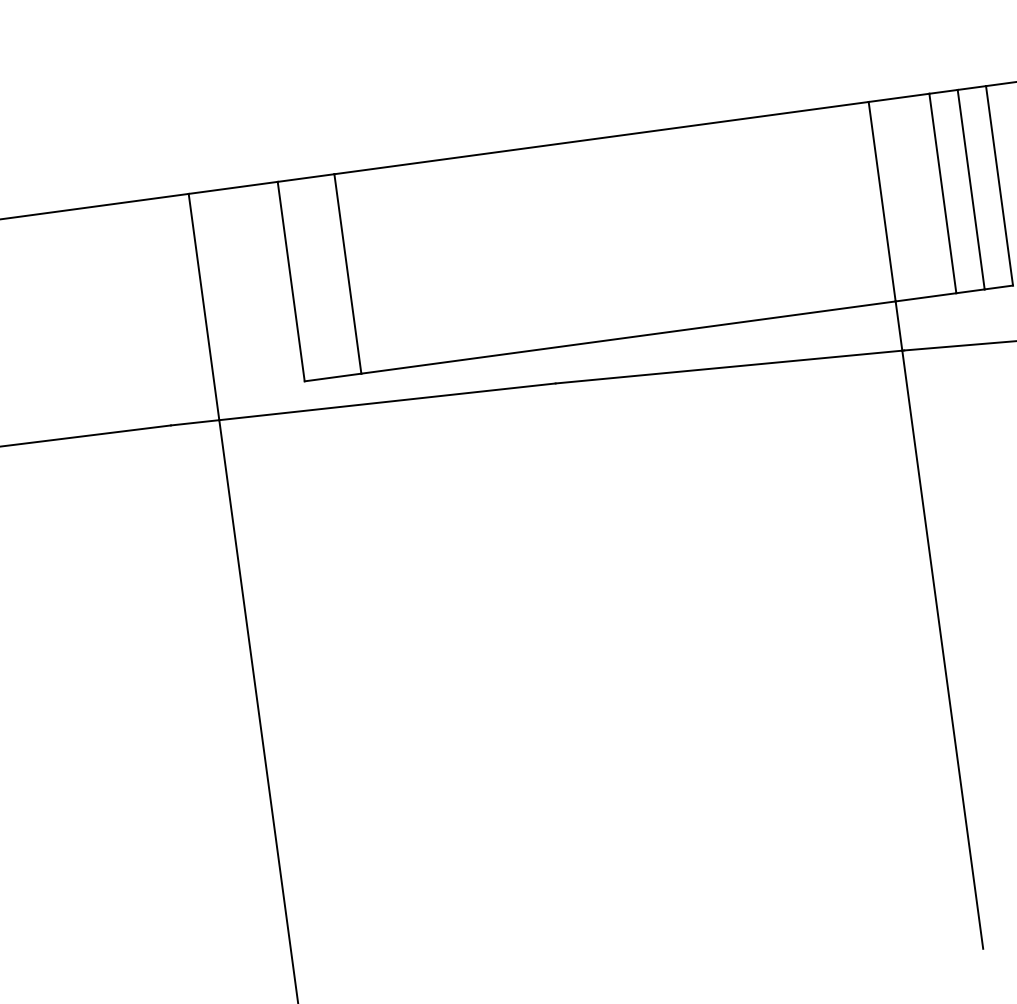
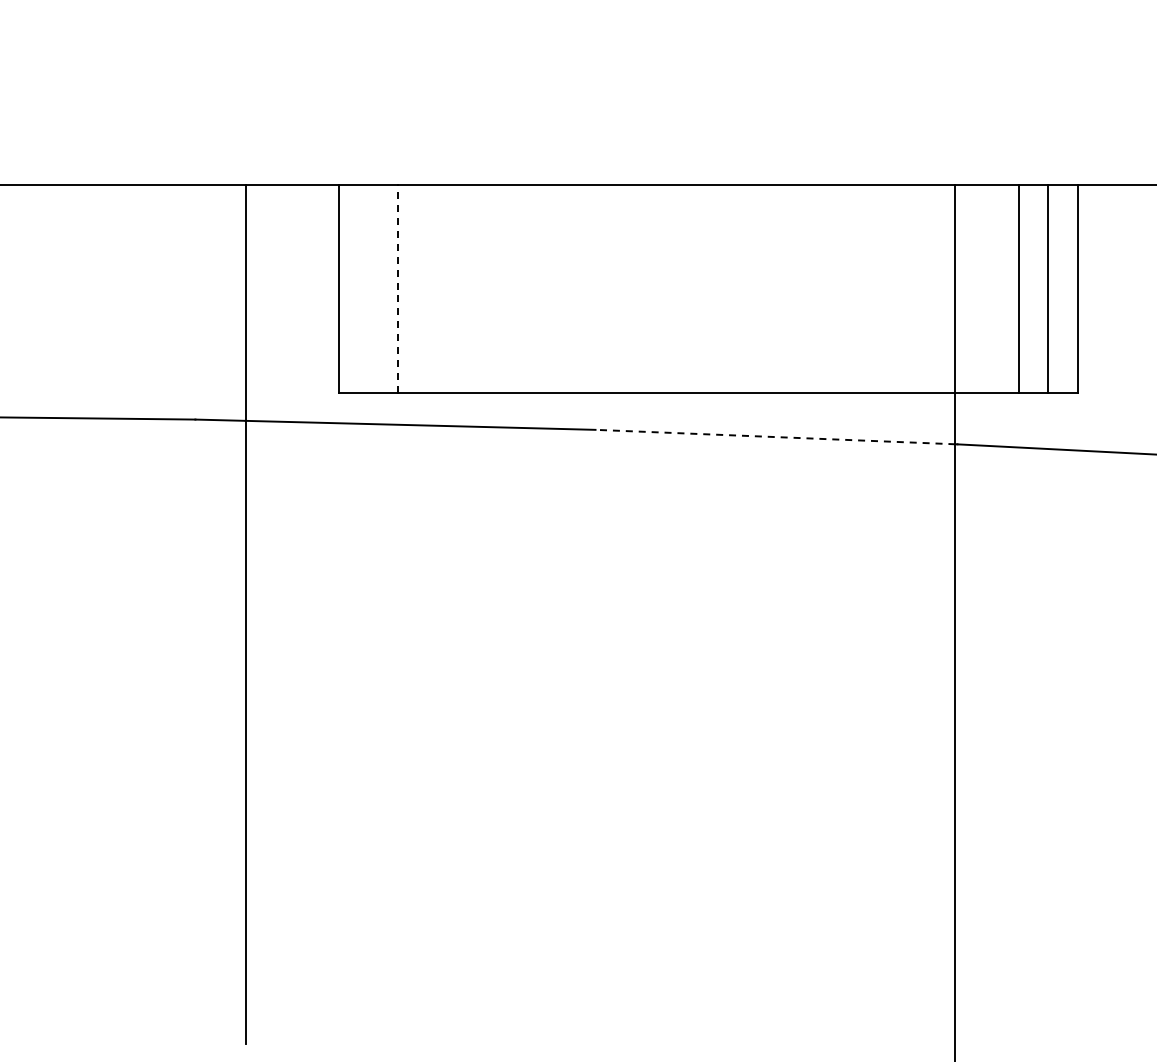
line: (347, 273) -> (397, 288), solid -> dashed
line: (728, 367) -> (774, 437), solid -> dashed

